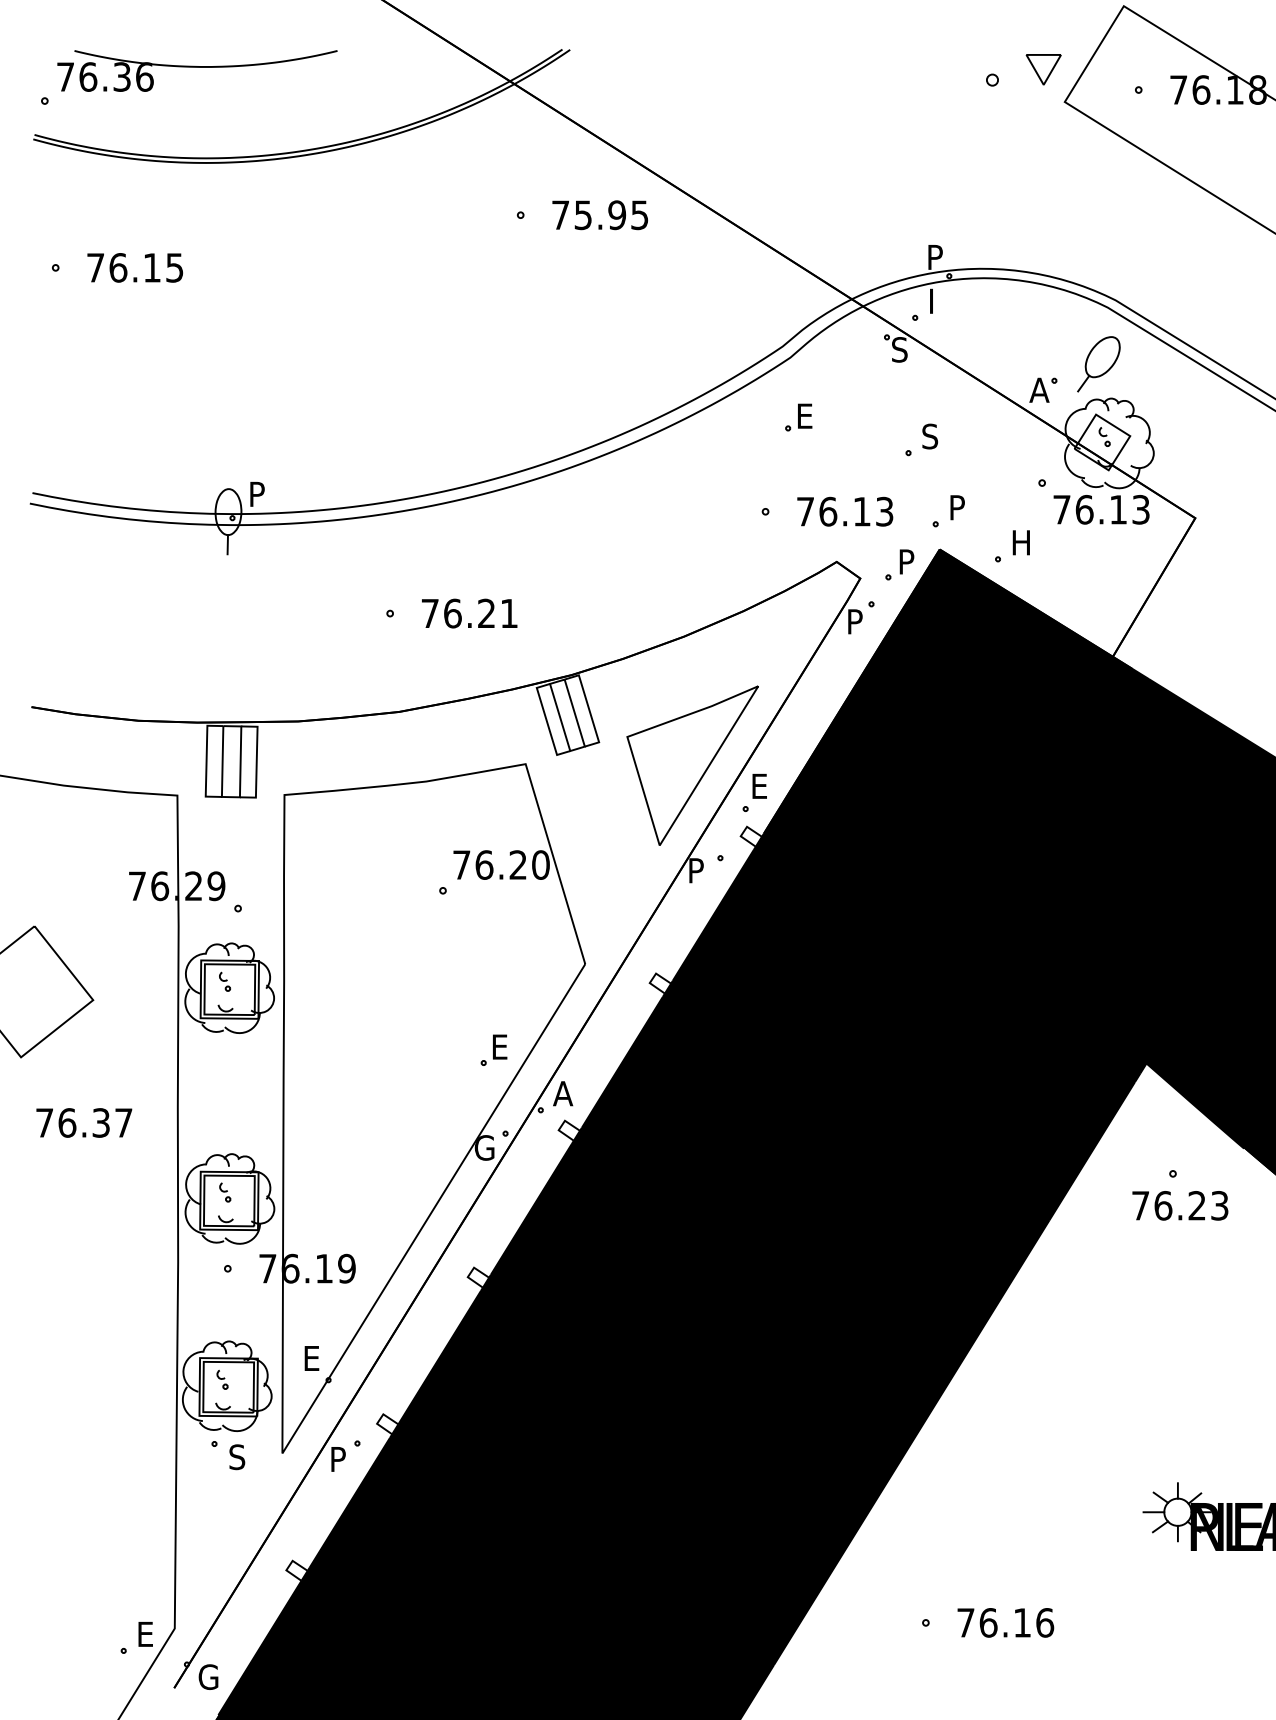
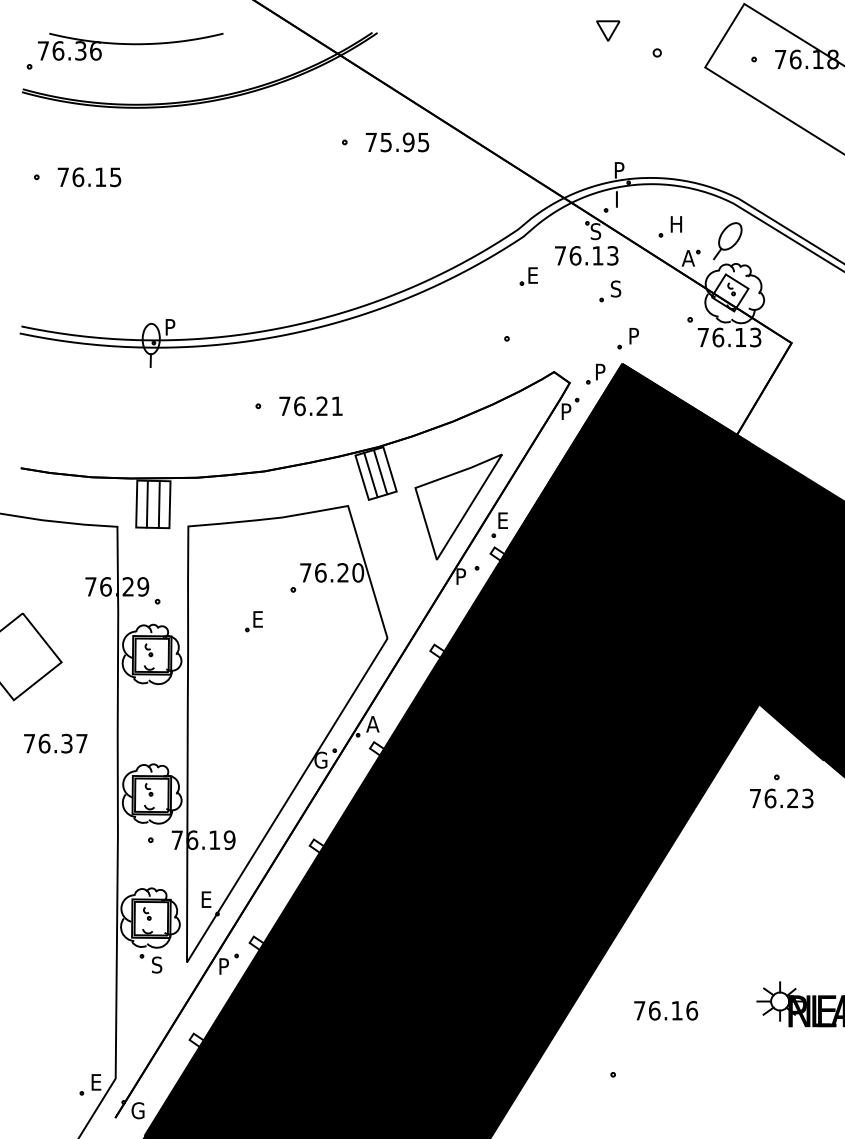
part: (1044, 68) -> (608, 30), moved
text: (844, 511) -> (586, 255), moved
part: (1010, 545) -> (669, 226), moved
part: (493, 1050) -> (253, 621), moved
text: (1006, 1622) -> (666, 1010), moved

